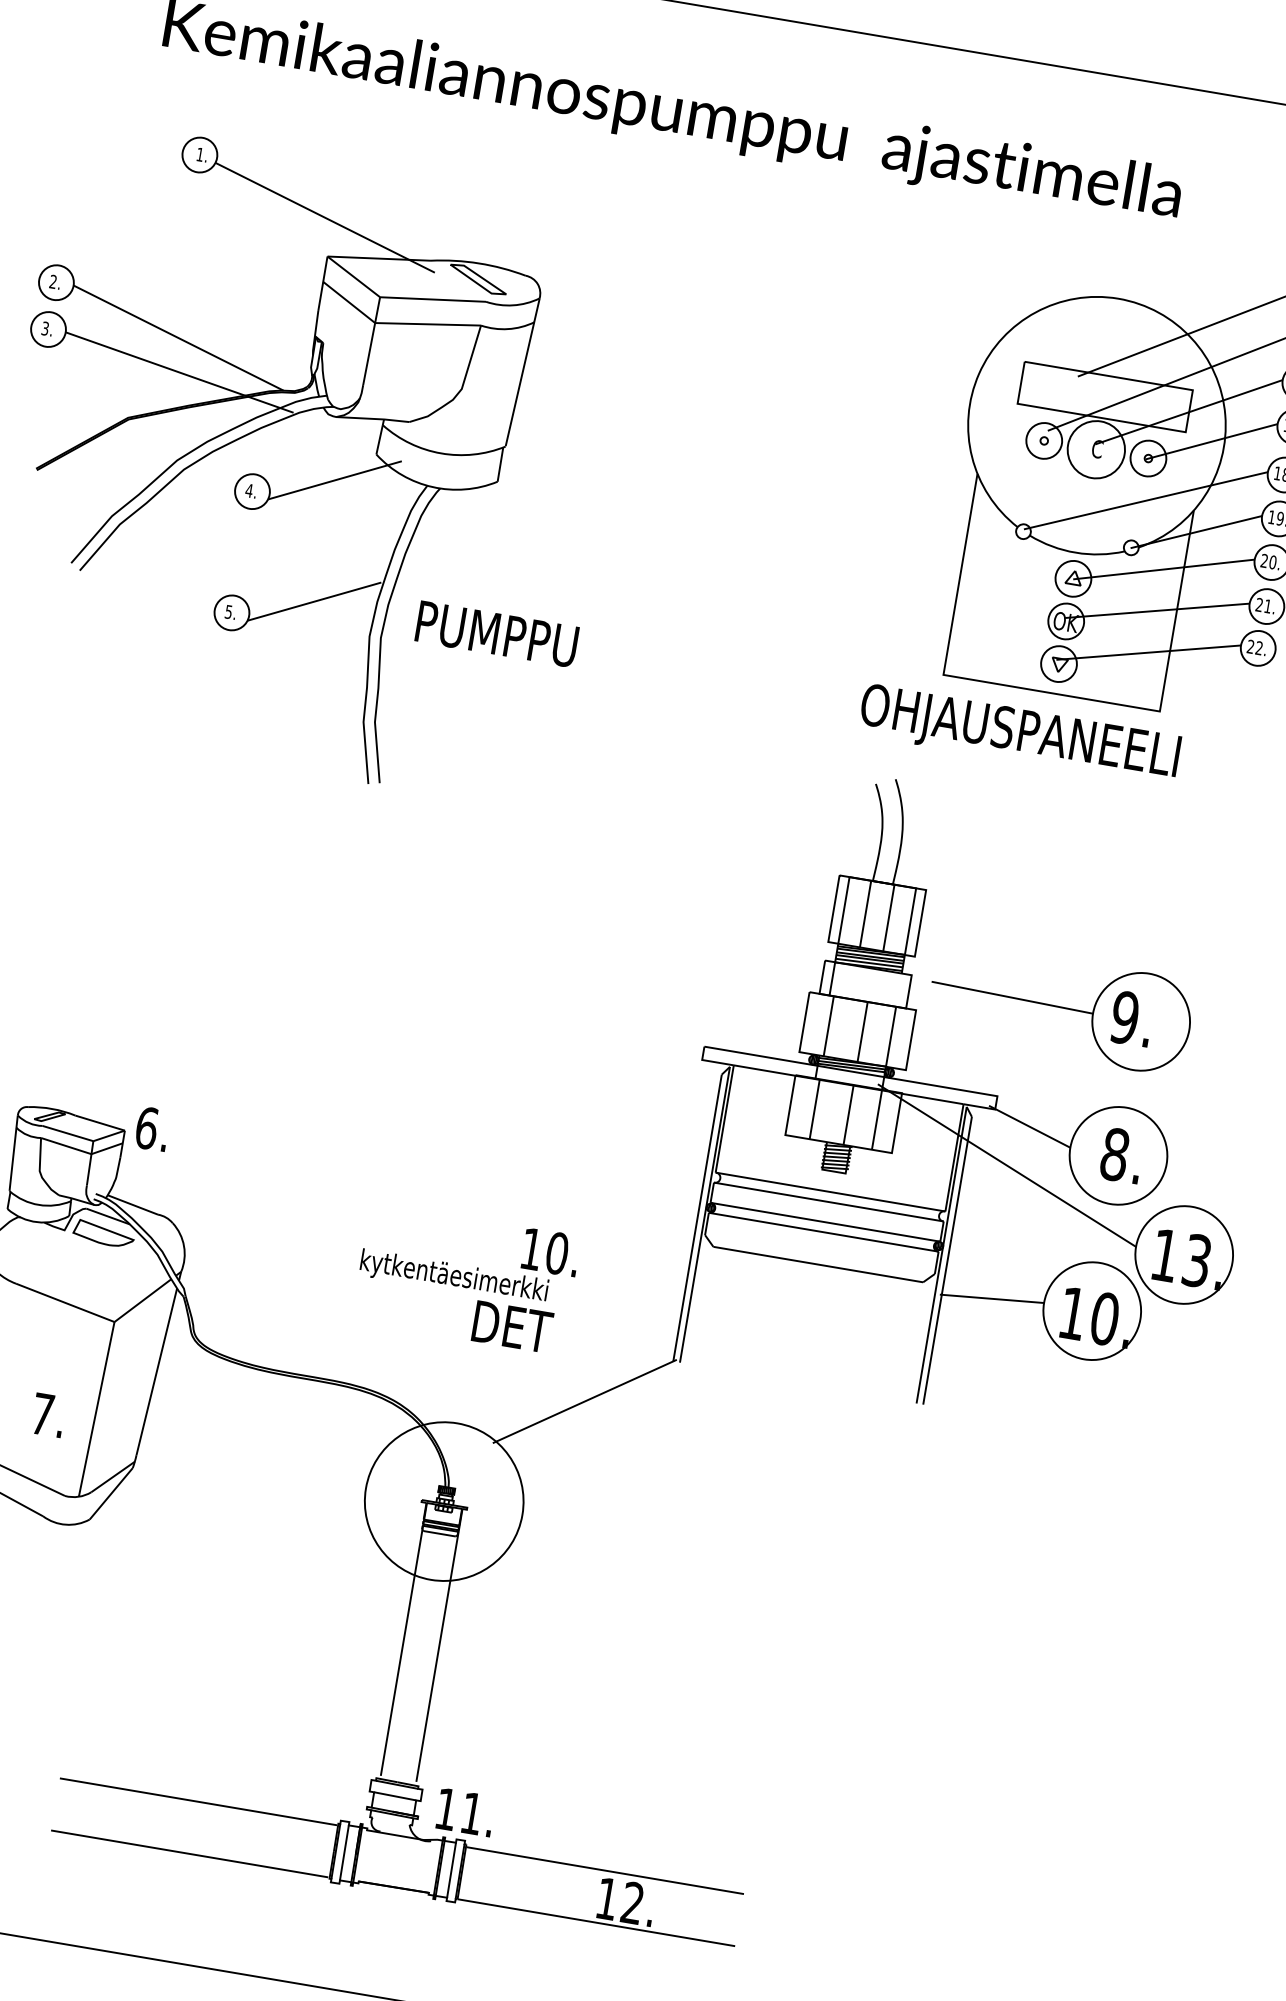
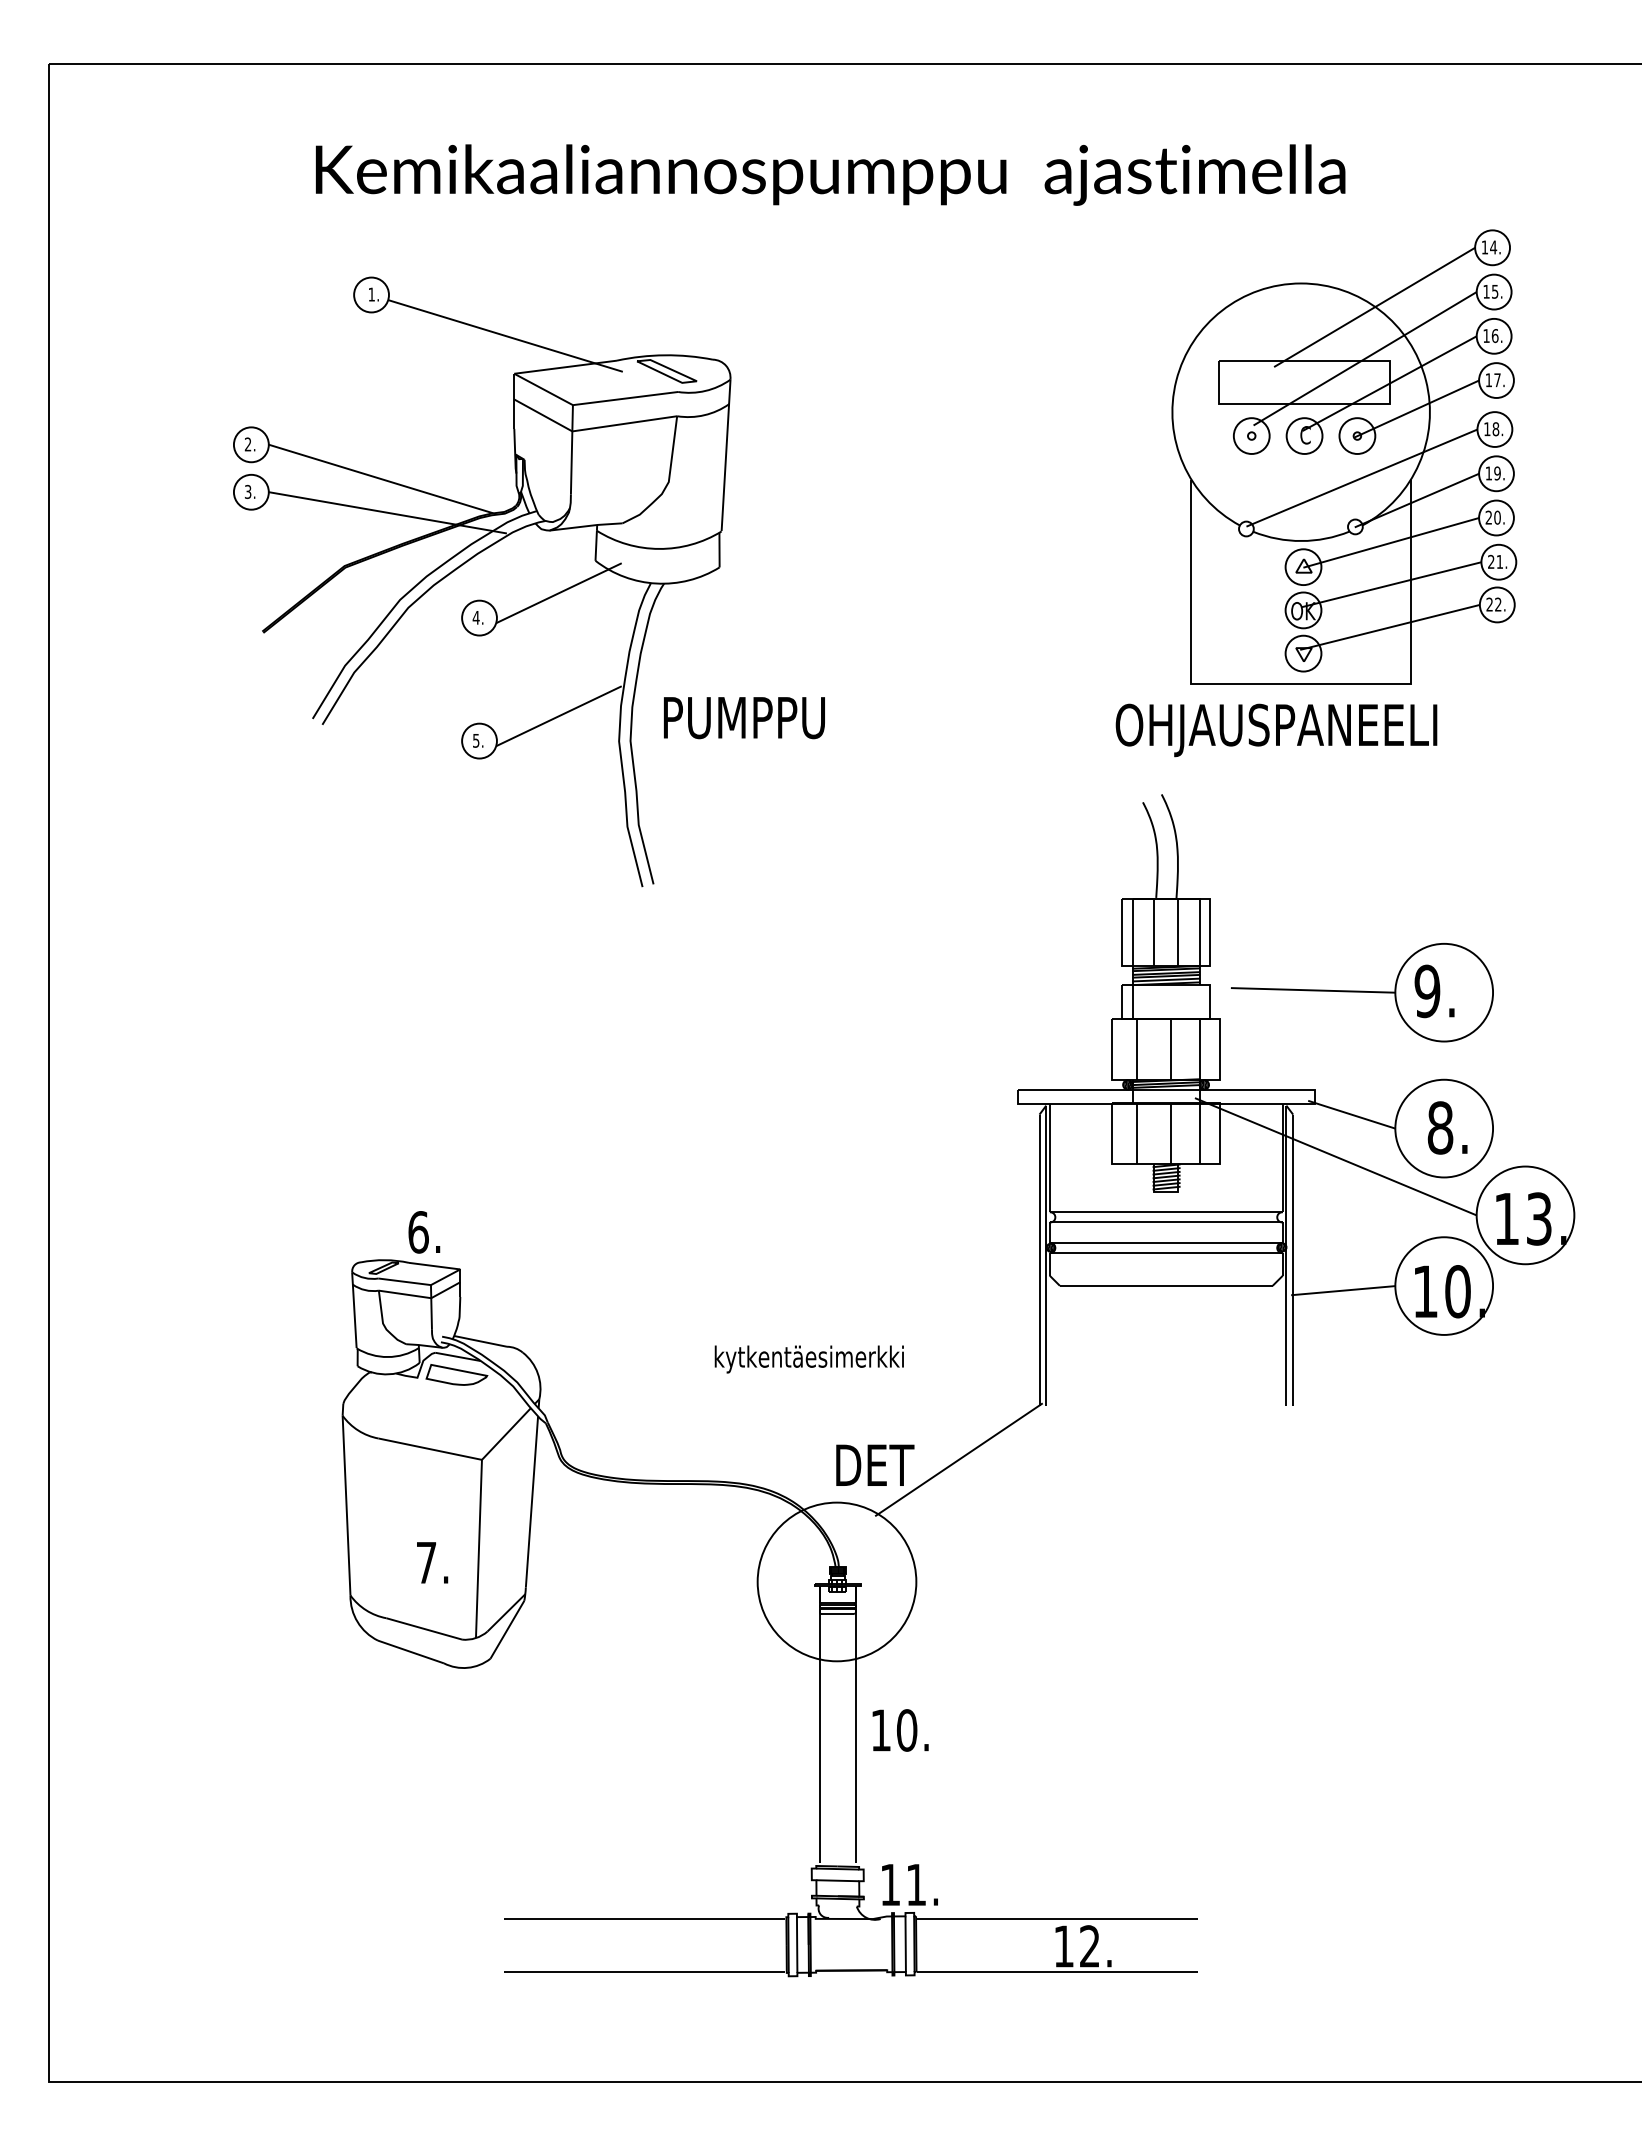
circle: (1096, 449) -> (1304, 435), size x0.62
text: (152, 1129) -> (424, 1232), moved
text: (550, 1252) -> (900, 1730), moved
text: (512, 1326) -> (875, 1464), moved

